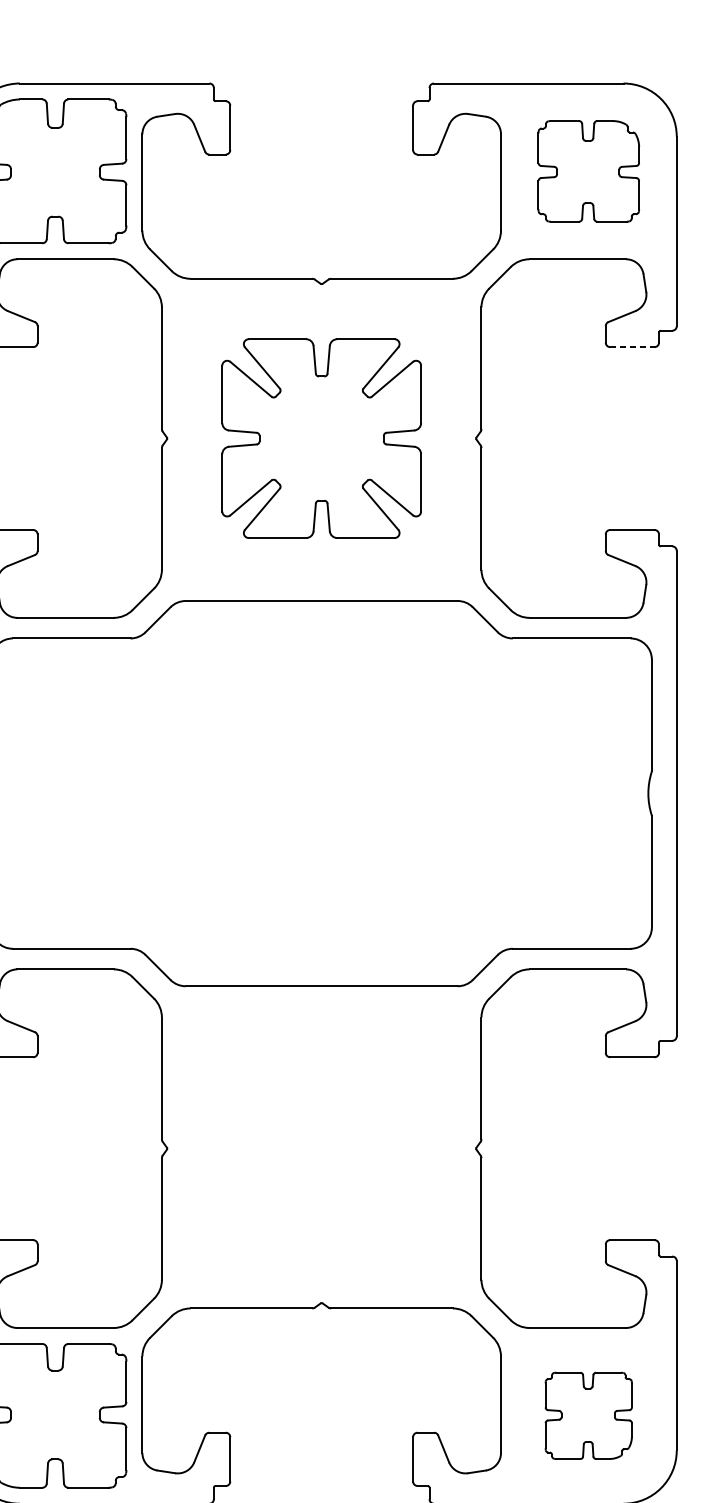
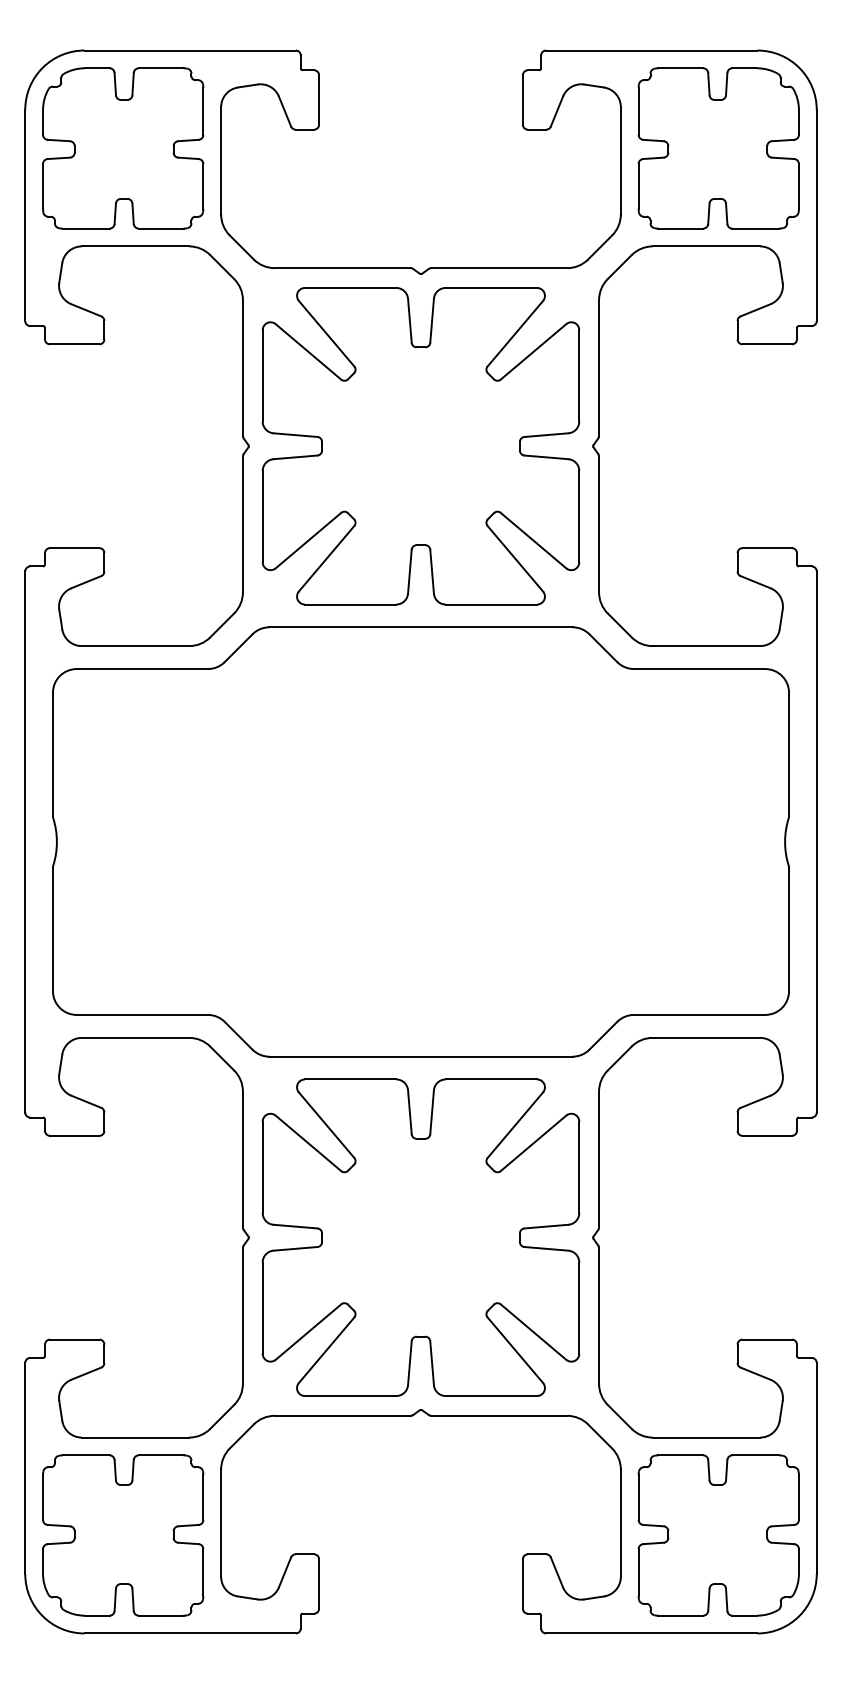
part: (588, 171) -> (718, 148), size x1.43
line: (632, 347) -> (767, 344), dashed -> solid
part: (321, 438) -> (420, 446), size x1.43
part: (321, 1148) -> (420, 1237), added
part: (588, 1415) -> (718, 1535), size x1.67

